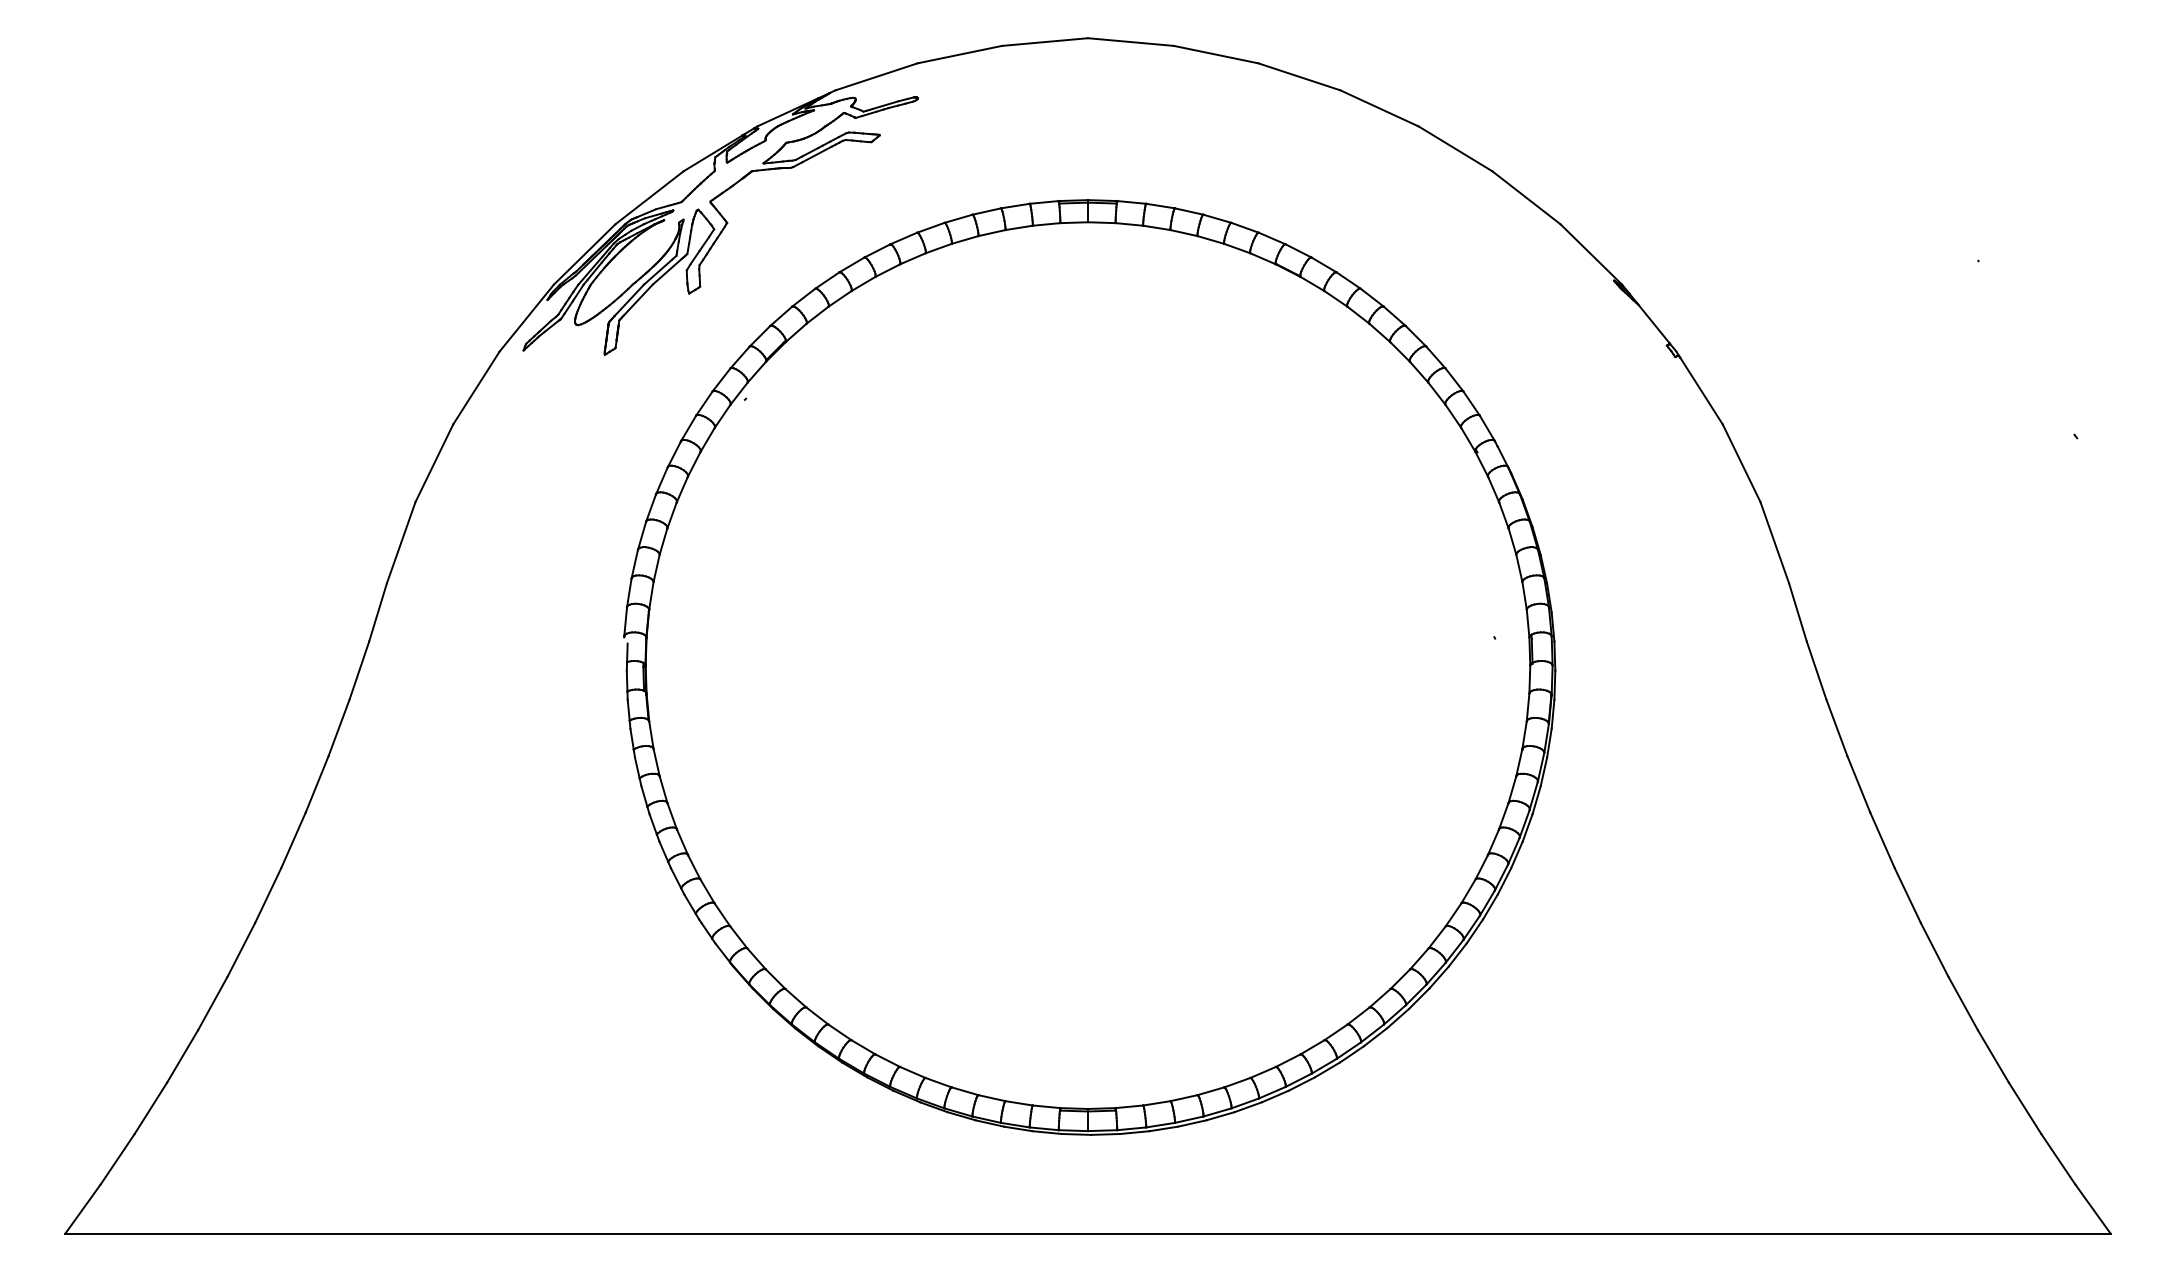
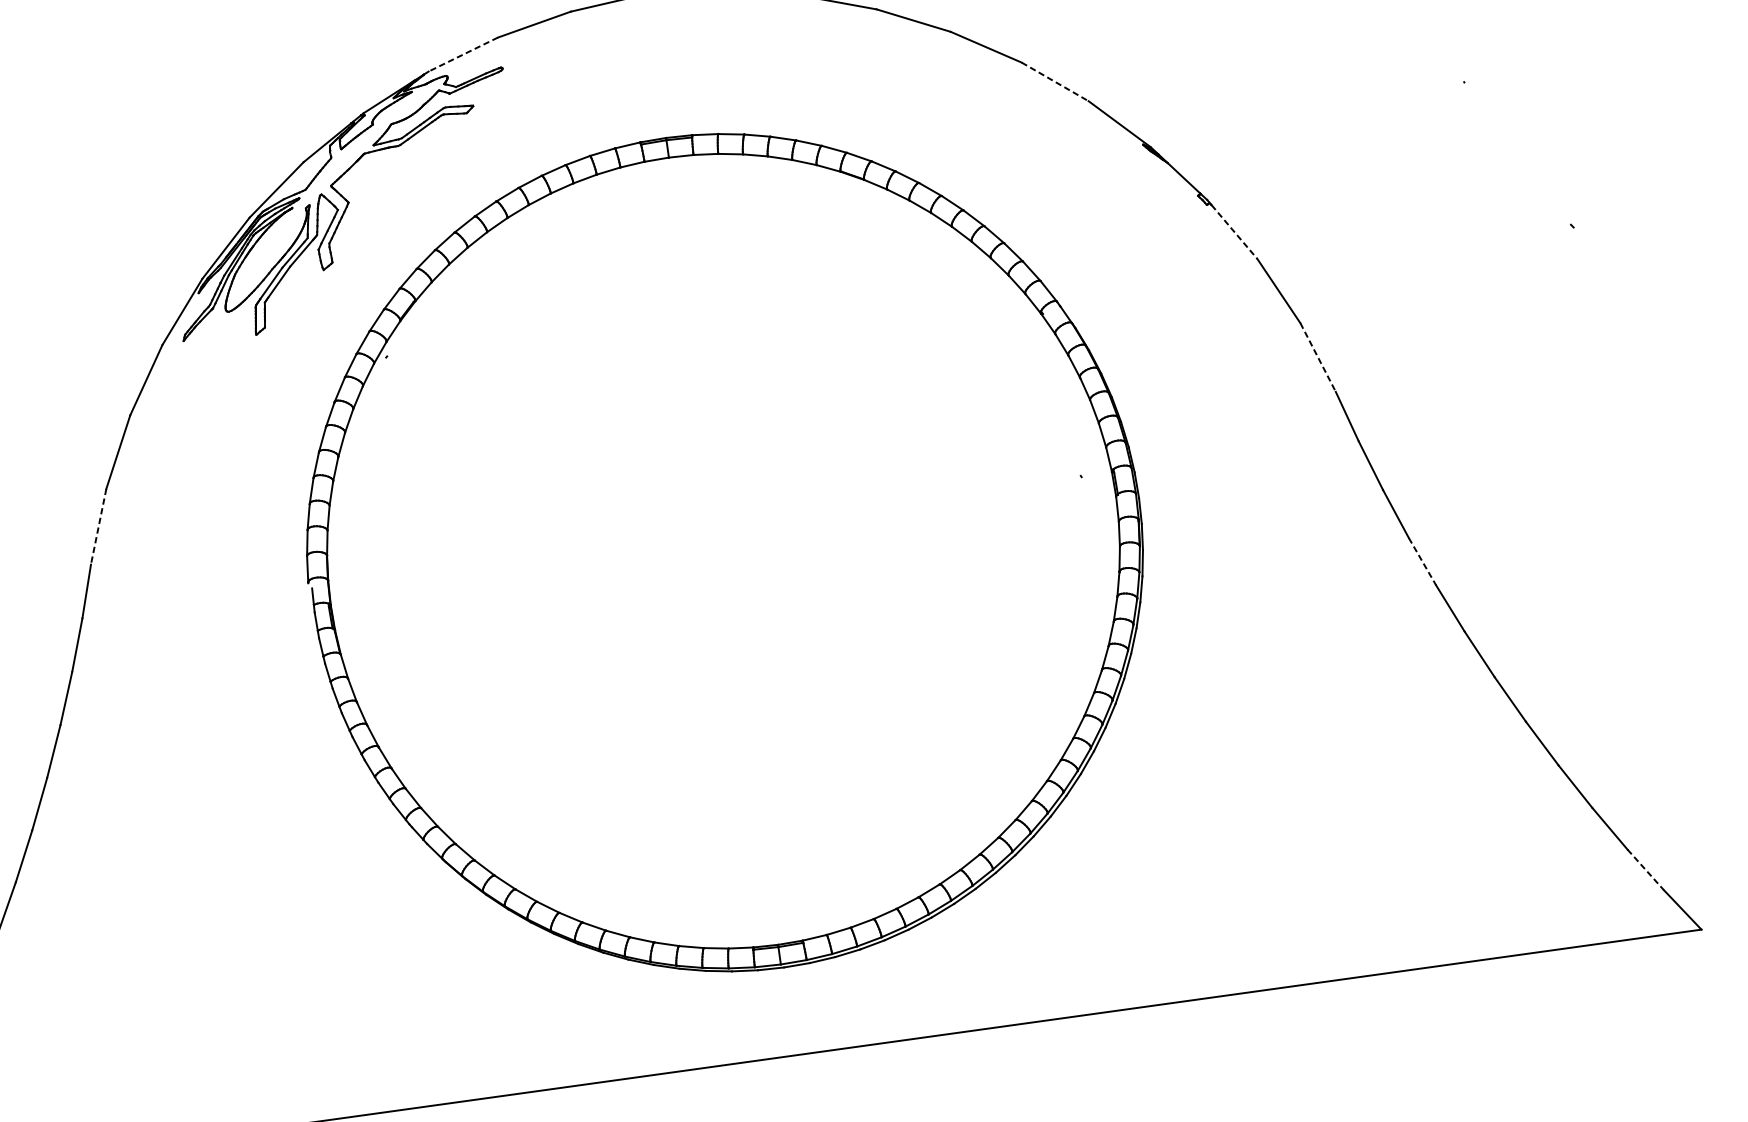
line: (876, 76) -> (463, 54), solid -> dashed
line: (1526, 198) -> (1055, 82), solid -> dashed
line: (1701, 391) -> (1234, 232), solid -> dashed
line: (401, 543) -> (99, 527), solid -> dashed
line: (1774, 543) -> (1317, 358), solid -> dashed
line: (1858, 784) -> (1422, 561), solid -> dashed
line: (2058, 1159) -> (1645, 870), solid -> dashed

